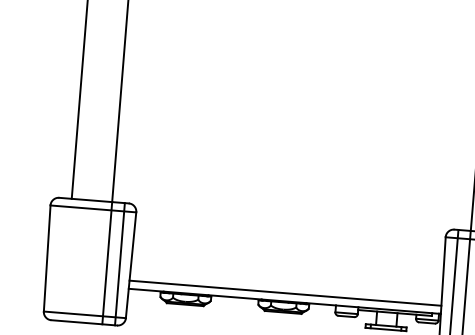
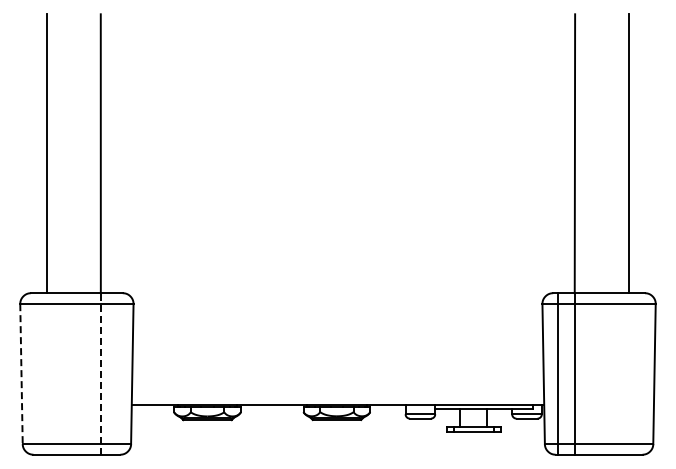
line: (47, 258) -> (21, 374), solid -> dashed
line: (107, 262) -> (100, 373), solid -> dashed
line: (119, 263) -> (117, 373), removed
line: (285, 293) -> (337, 394), removed

